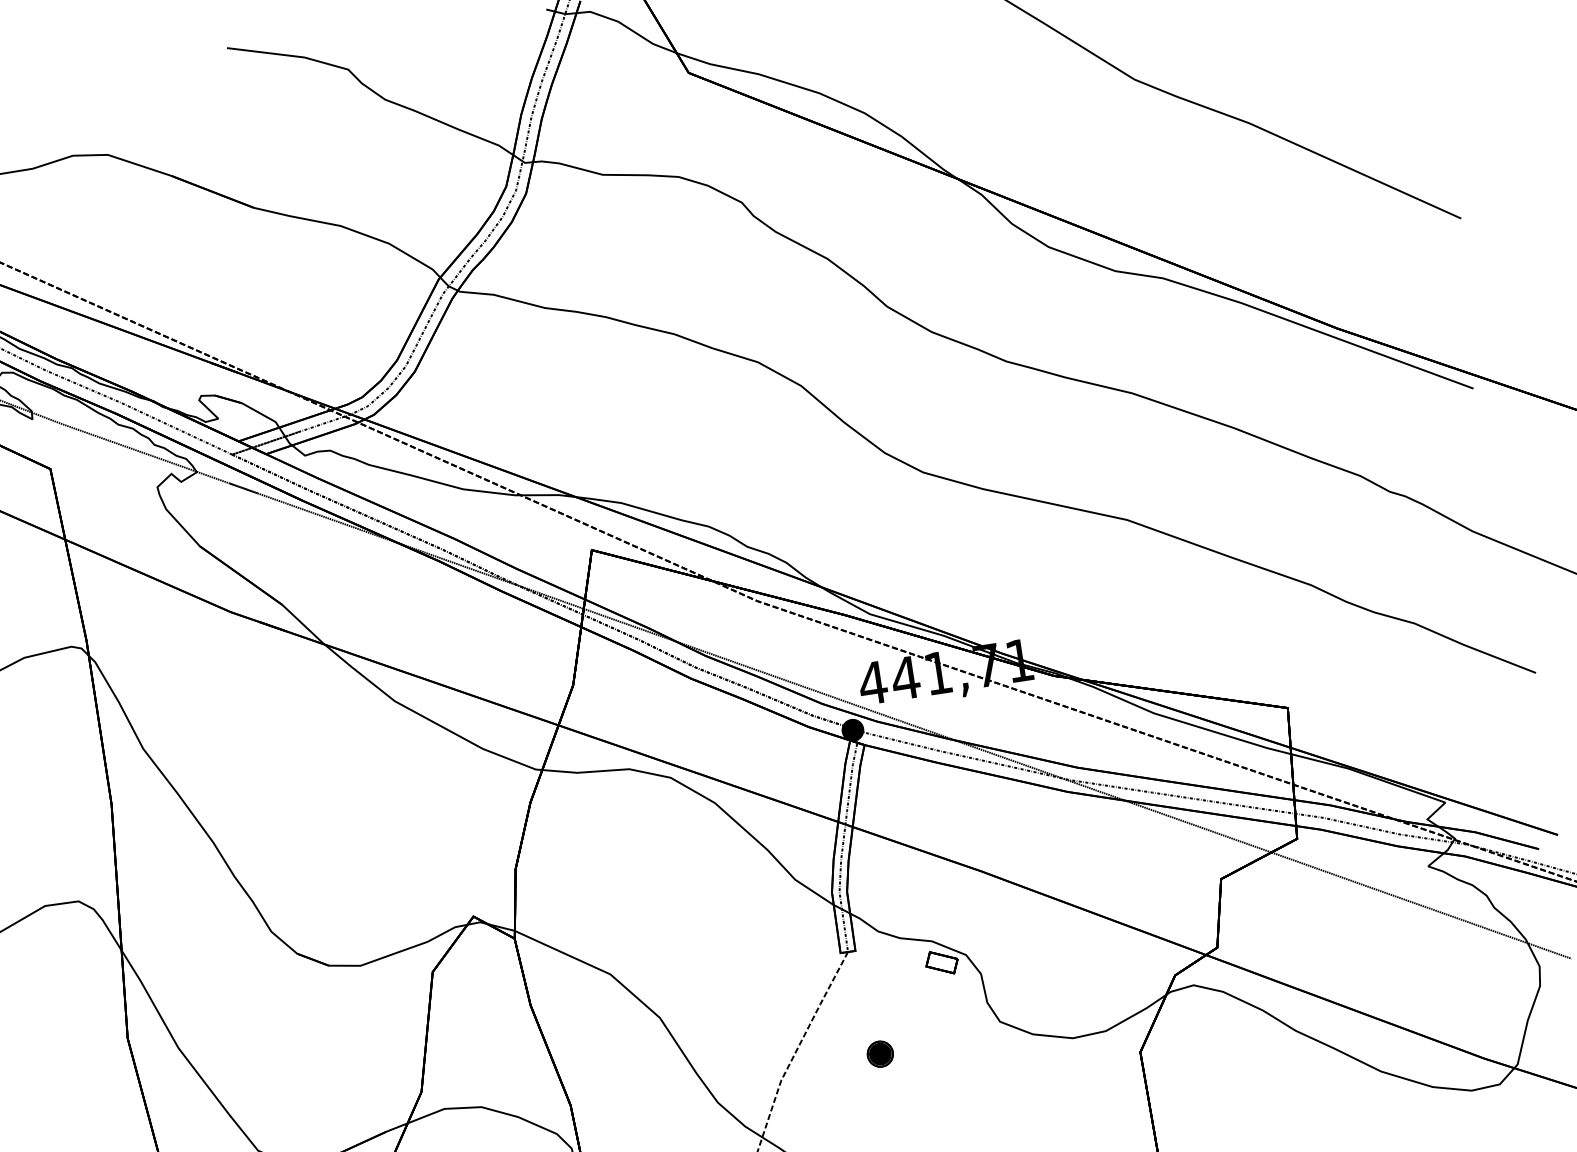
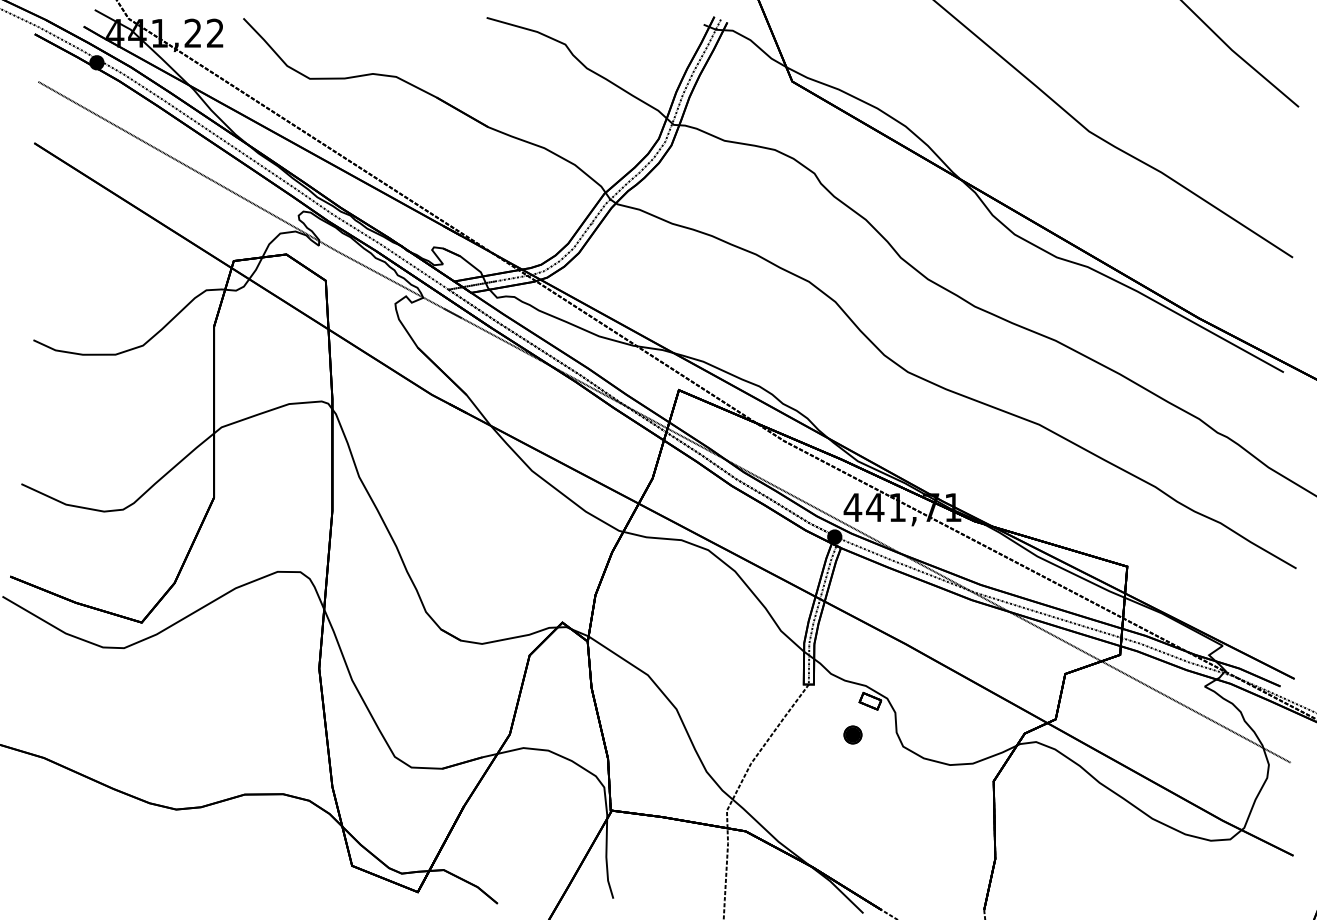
part: (879, 1053) -> (852, 734), moved

